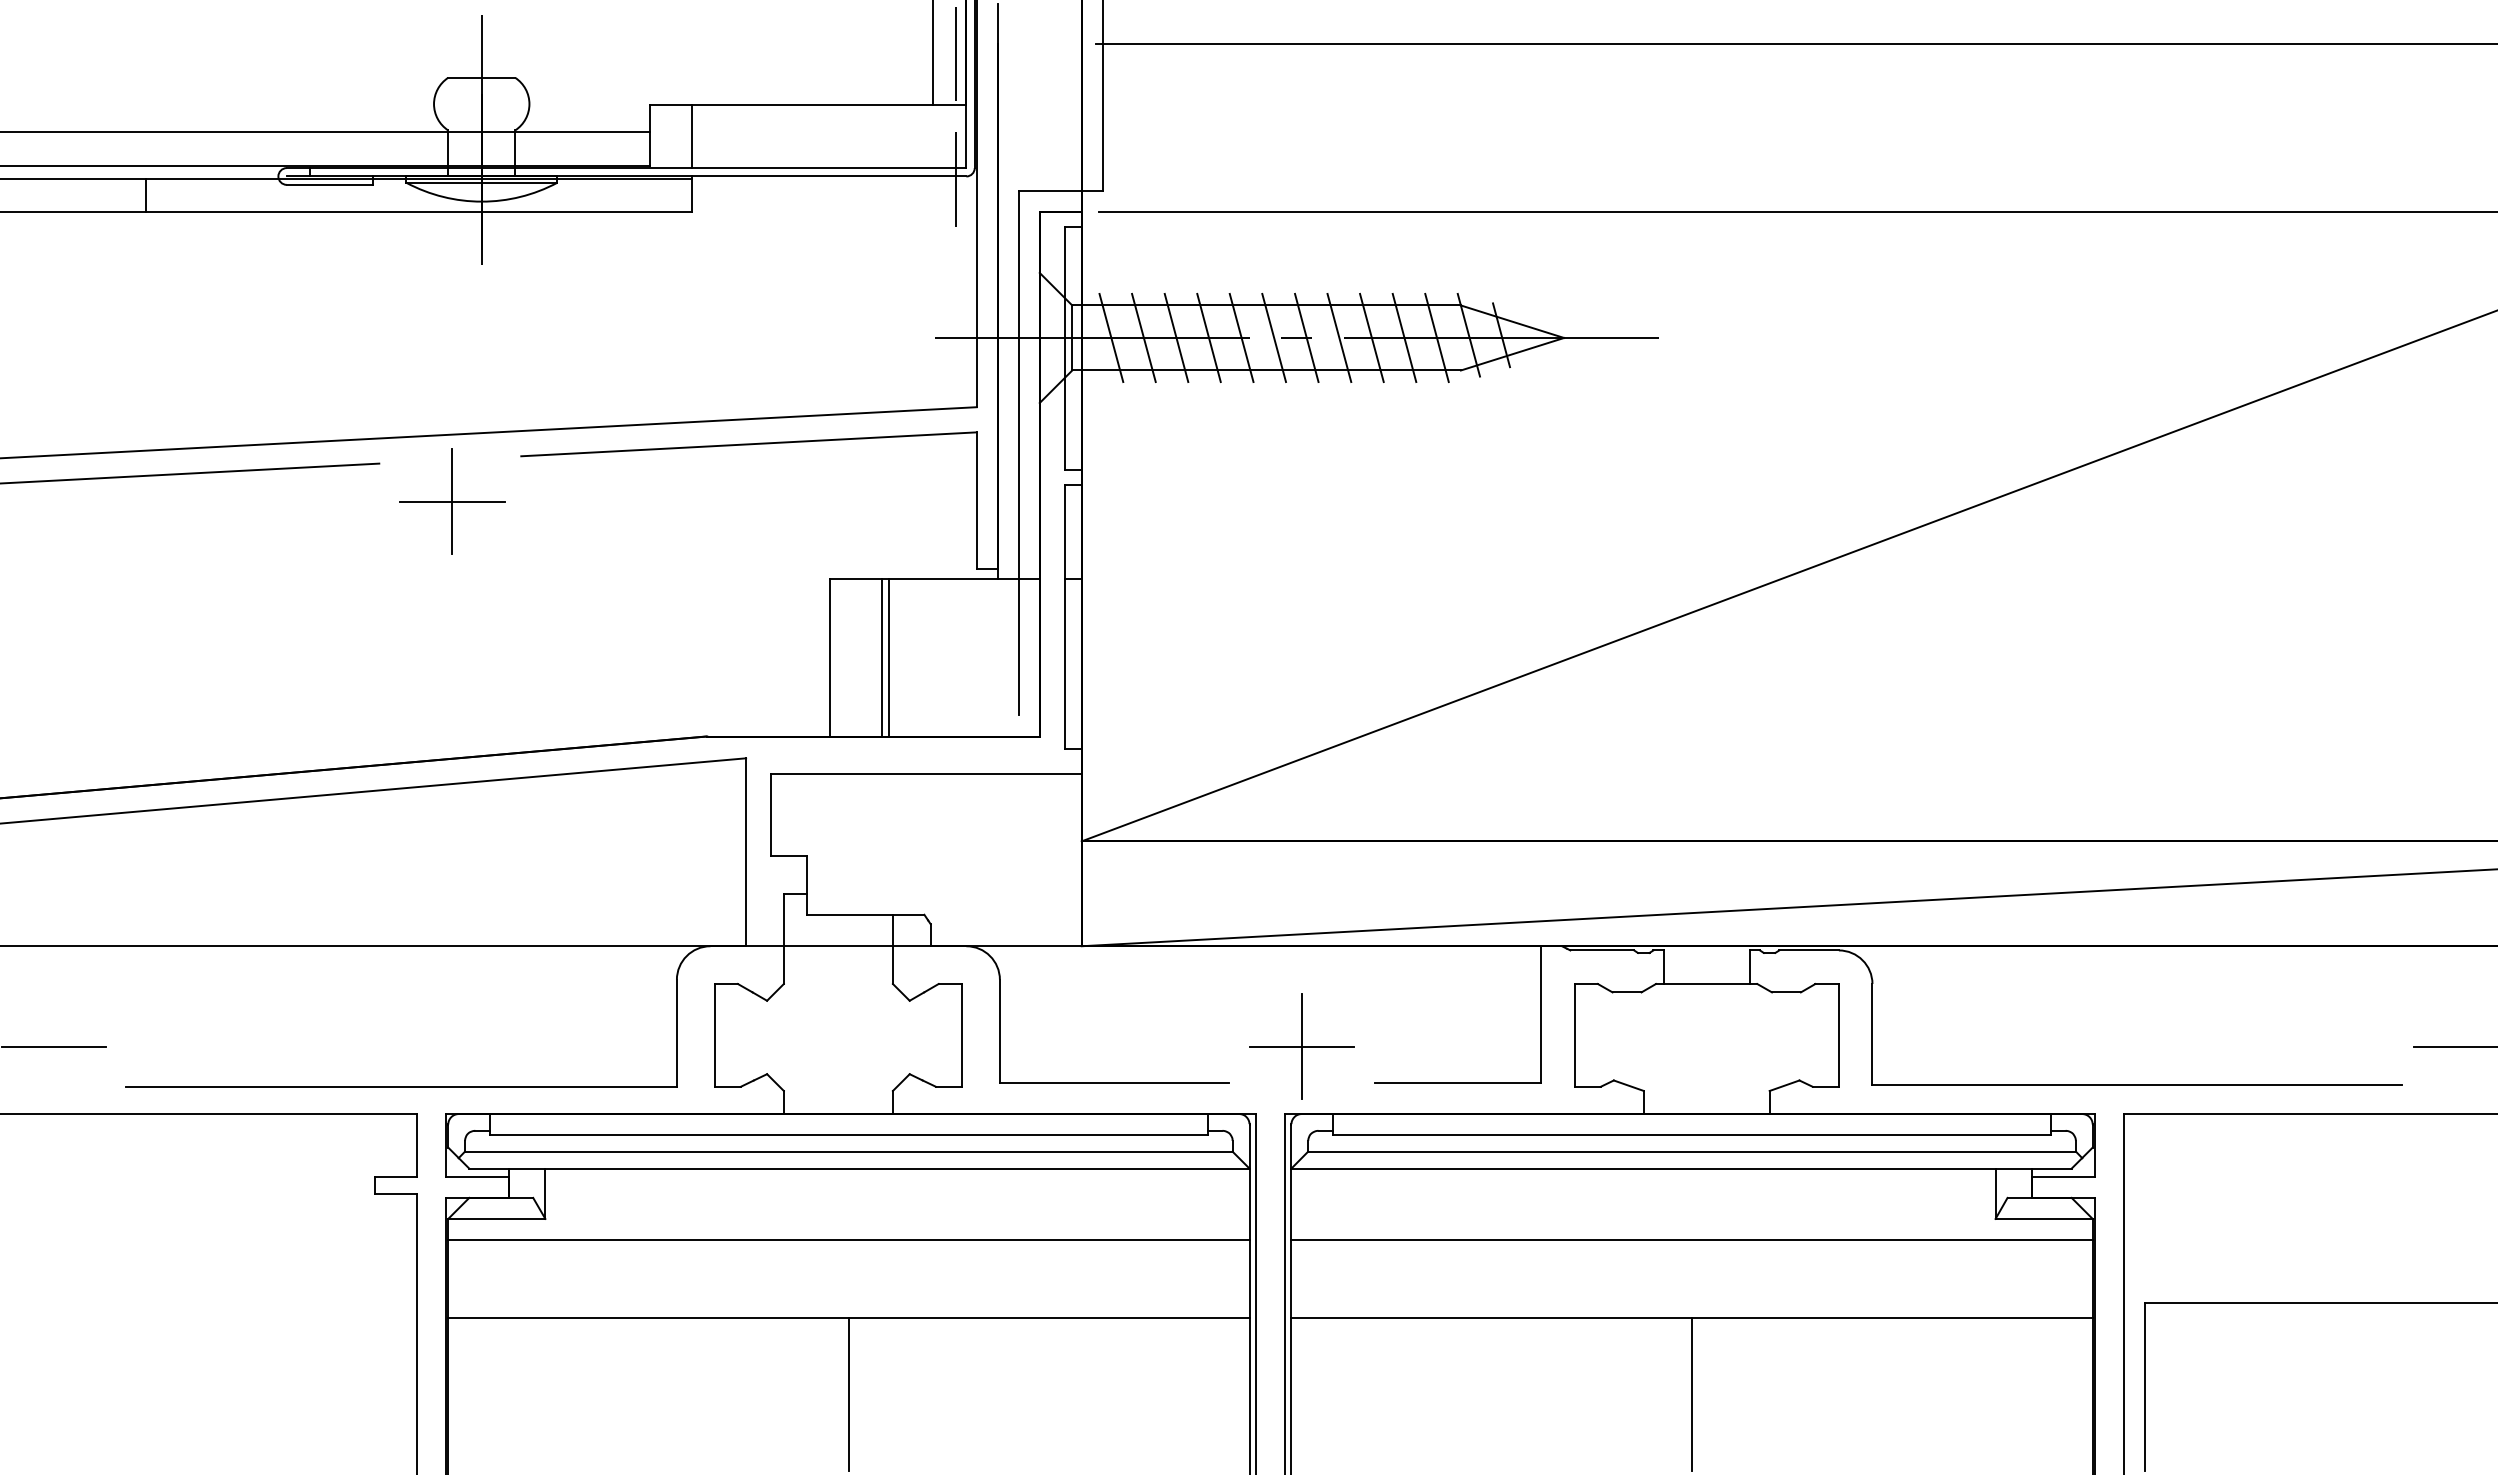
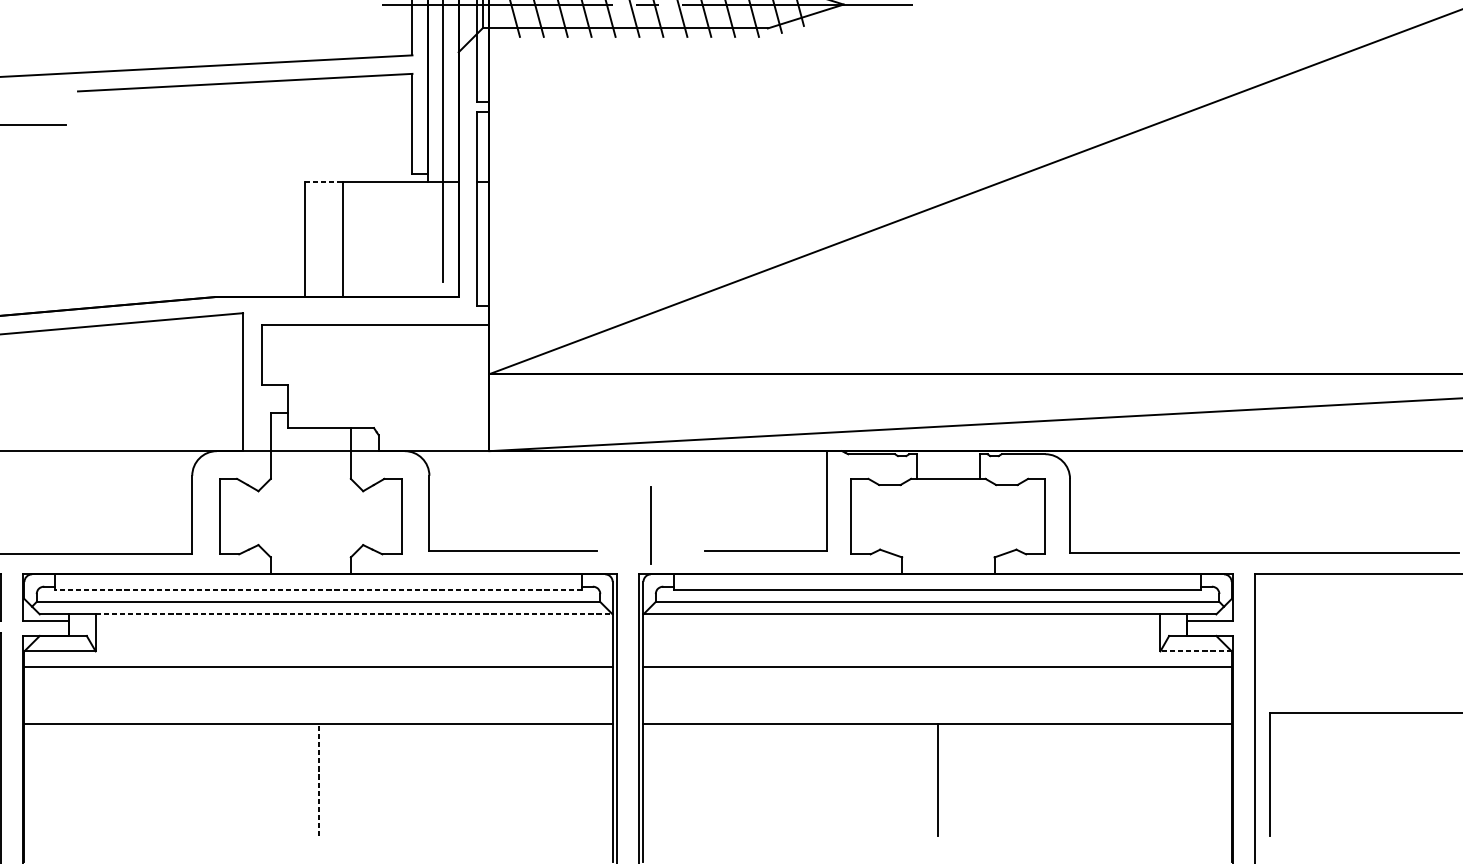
line: (452, 501) -> (27, 124), removed
line: (856, 579) -> (324, 181), solid -> dashed
line: (888, 657) -> (347, 239), removed
line: (1301, 1046) -> (650, 524), removed
line: (848, 1135) -> (318, 590), solid -> dashed
line: (897, 1168) -> (354, 614), solid -> dashed
line: (2044, 1218) -> (1196, 651), solid -> dashed
line: (848, 1394) -> (318, 780), solid -> dashed

